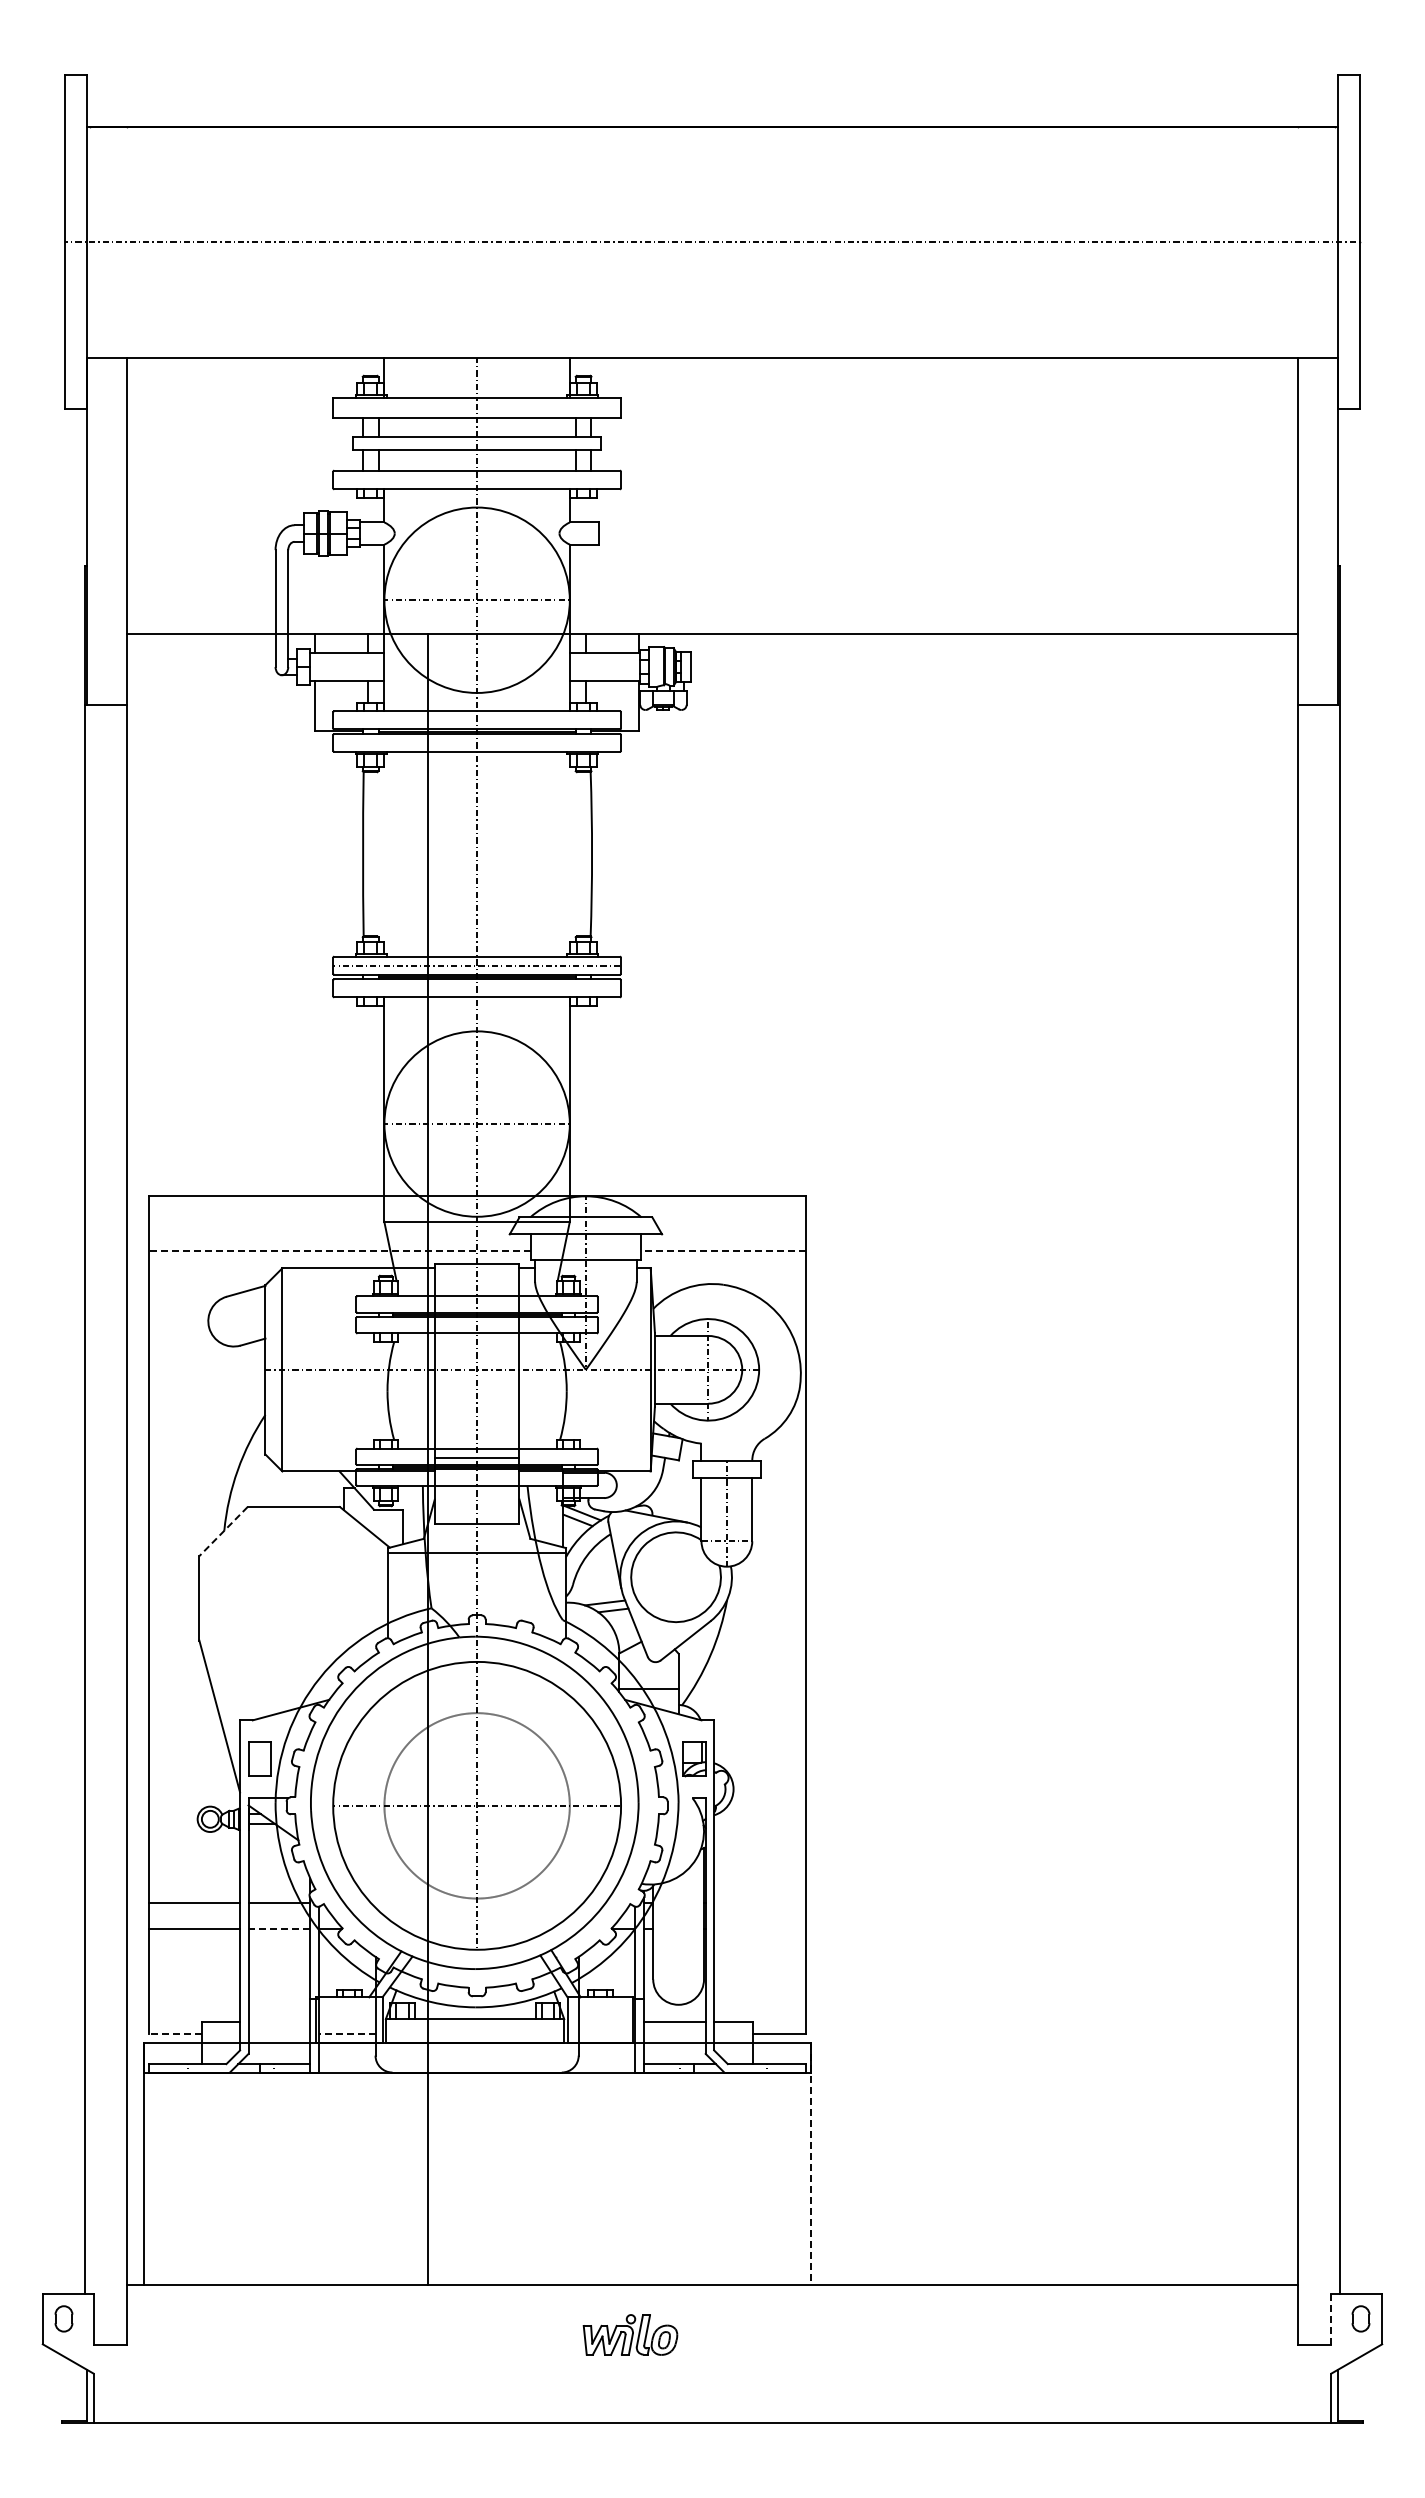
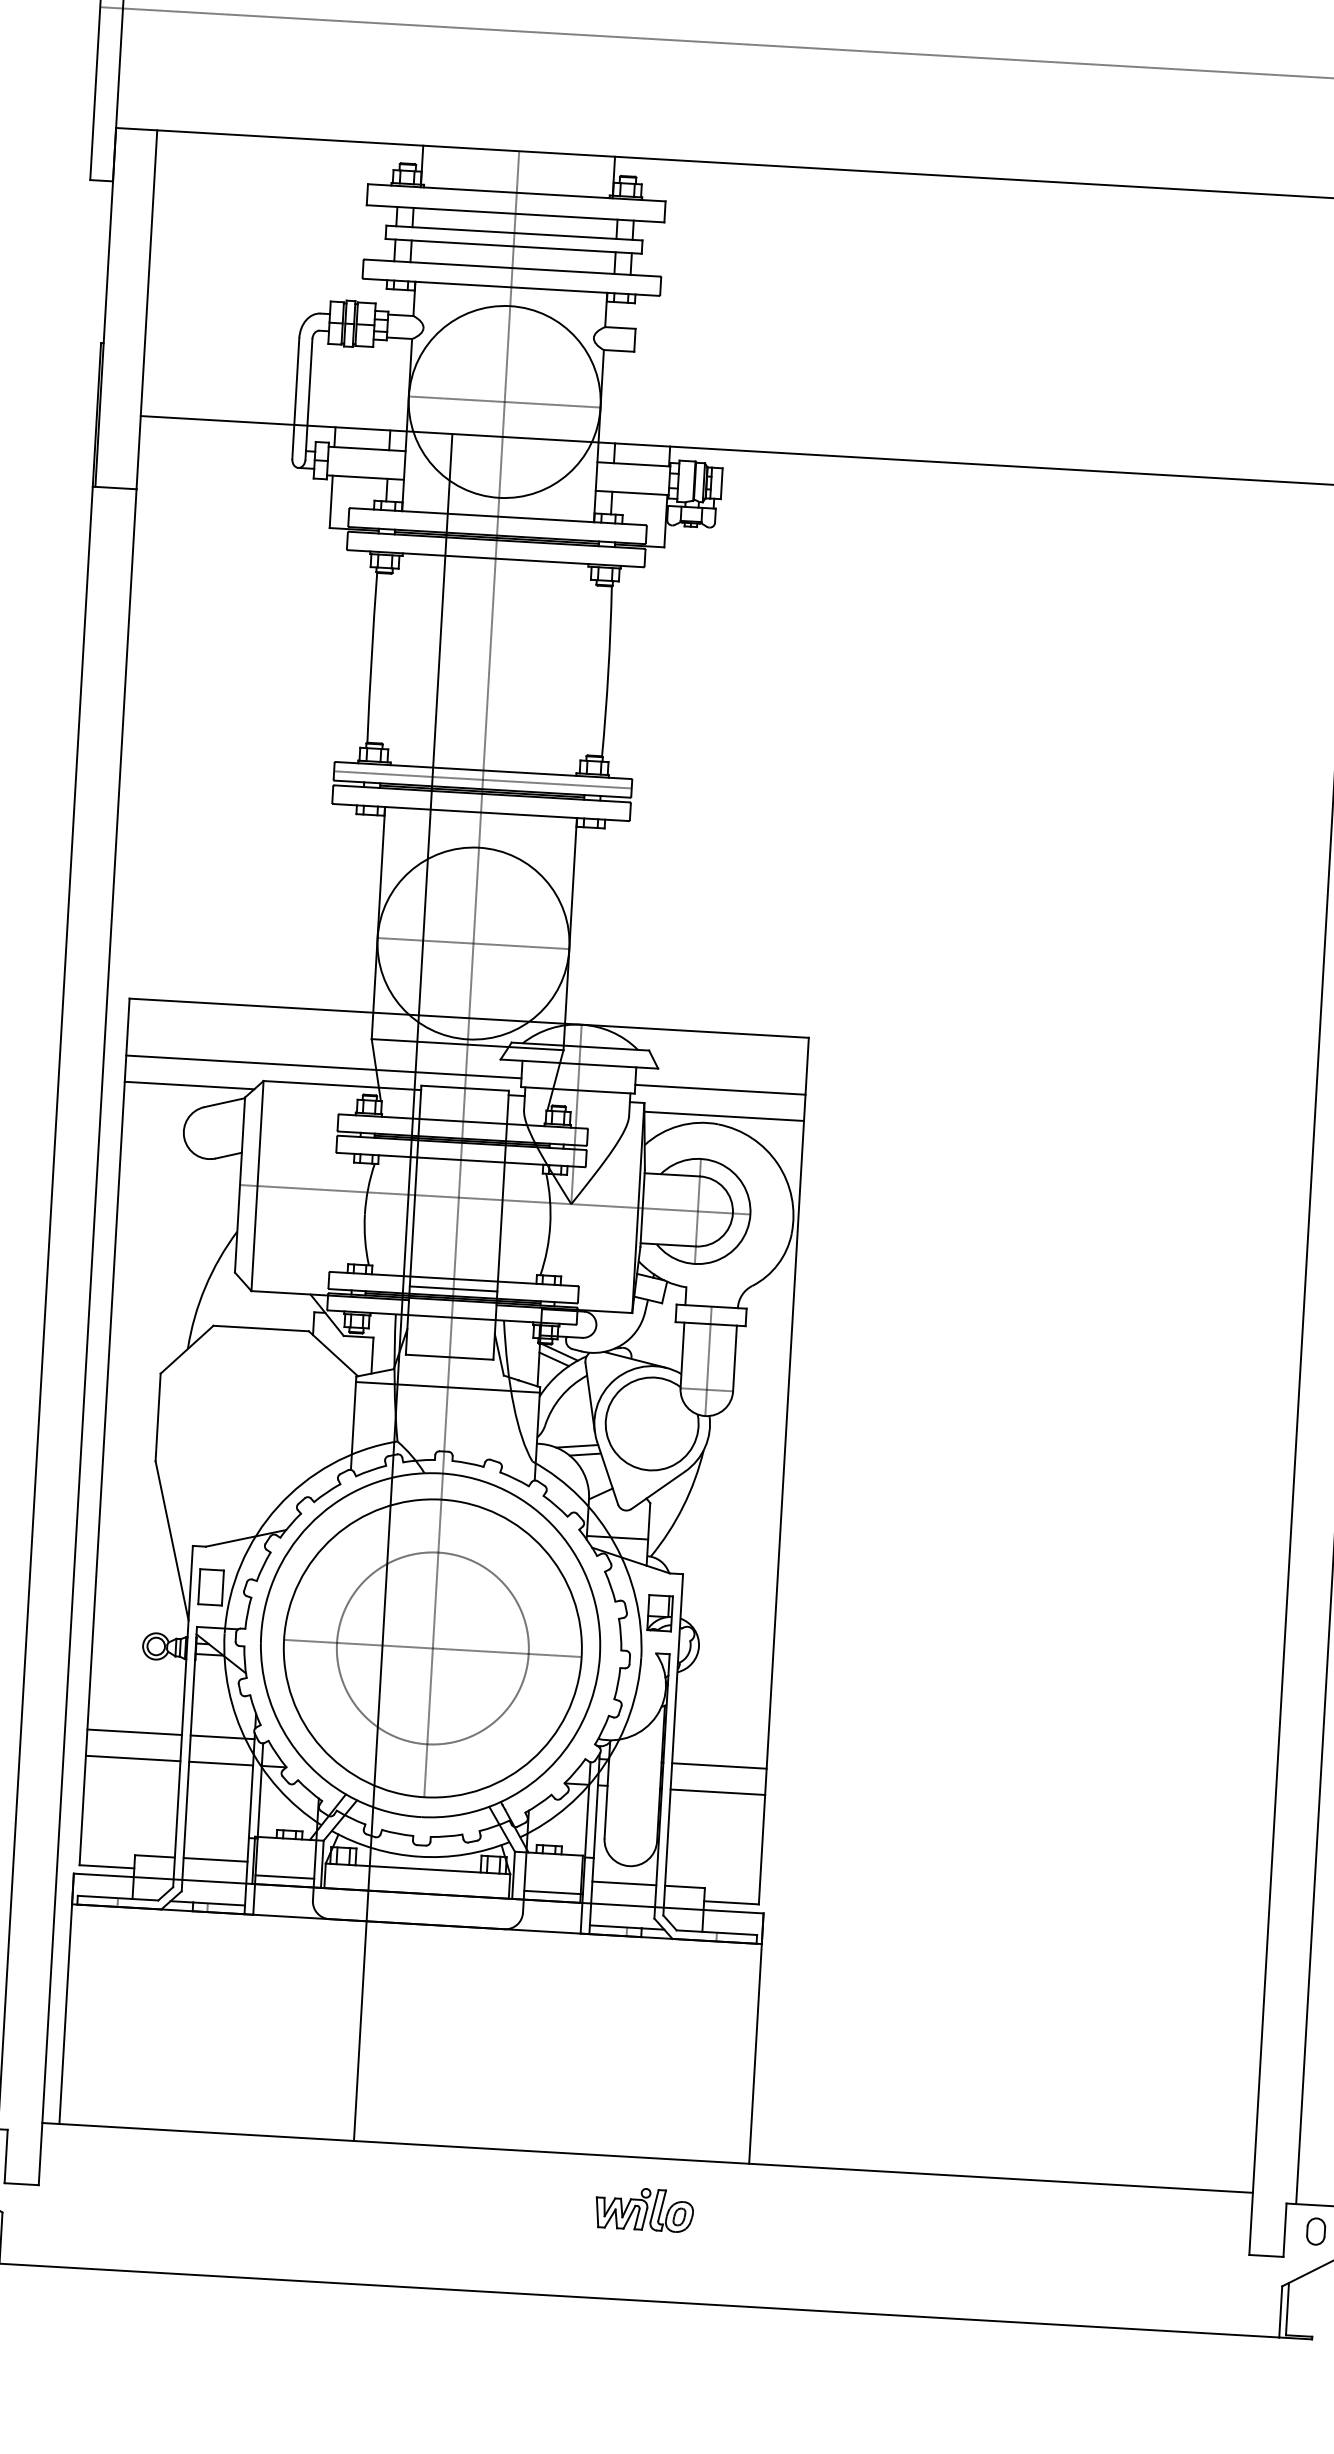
line: (339, 1251) -> (323, 1067), dashed -> solid
line: (722, 1251) -> (719, 1089), dashed -> solid
line: (210, 1276) -> (188, 1085), added
line: (728, 1276) -> (724, 1116), added
line: (223, 1531) -> (186, 1349), dashed -> solid
line: (759, 1903) -> (718, 1766), added
line: (279, 1928) -> (221, 1763), dashed -> solid
line: (759, 1928) -> (717, 1792), added
line: (279, 2021) -> (215, 1859), added
line: (174, 2034) -> (106, 1866), dashed -> solid
line: (346, 2034) -> (284, 1877), dashed -> solid
line: (606, 2034) -> (552, 1892), added
line: (810, 2164) -> (756, 2039), dashed -> solid
line: (1330, 2319) -> (1284, 2230), dashed -> solid
part: (630, 2334) -> (644, 2209), moved

